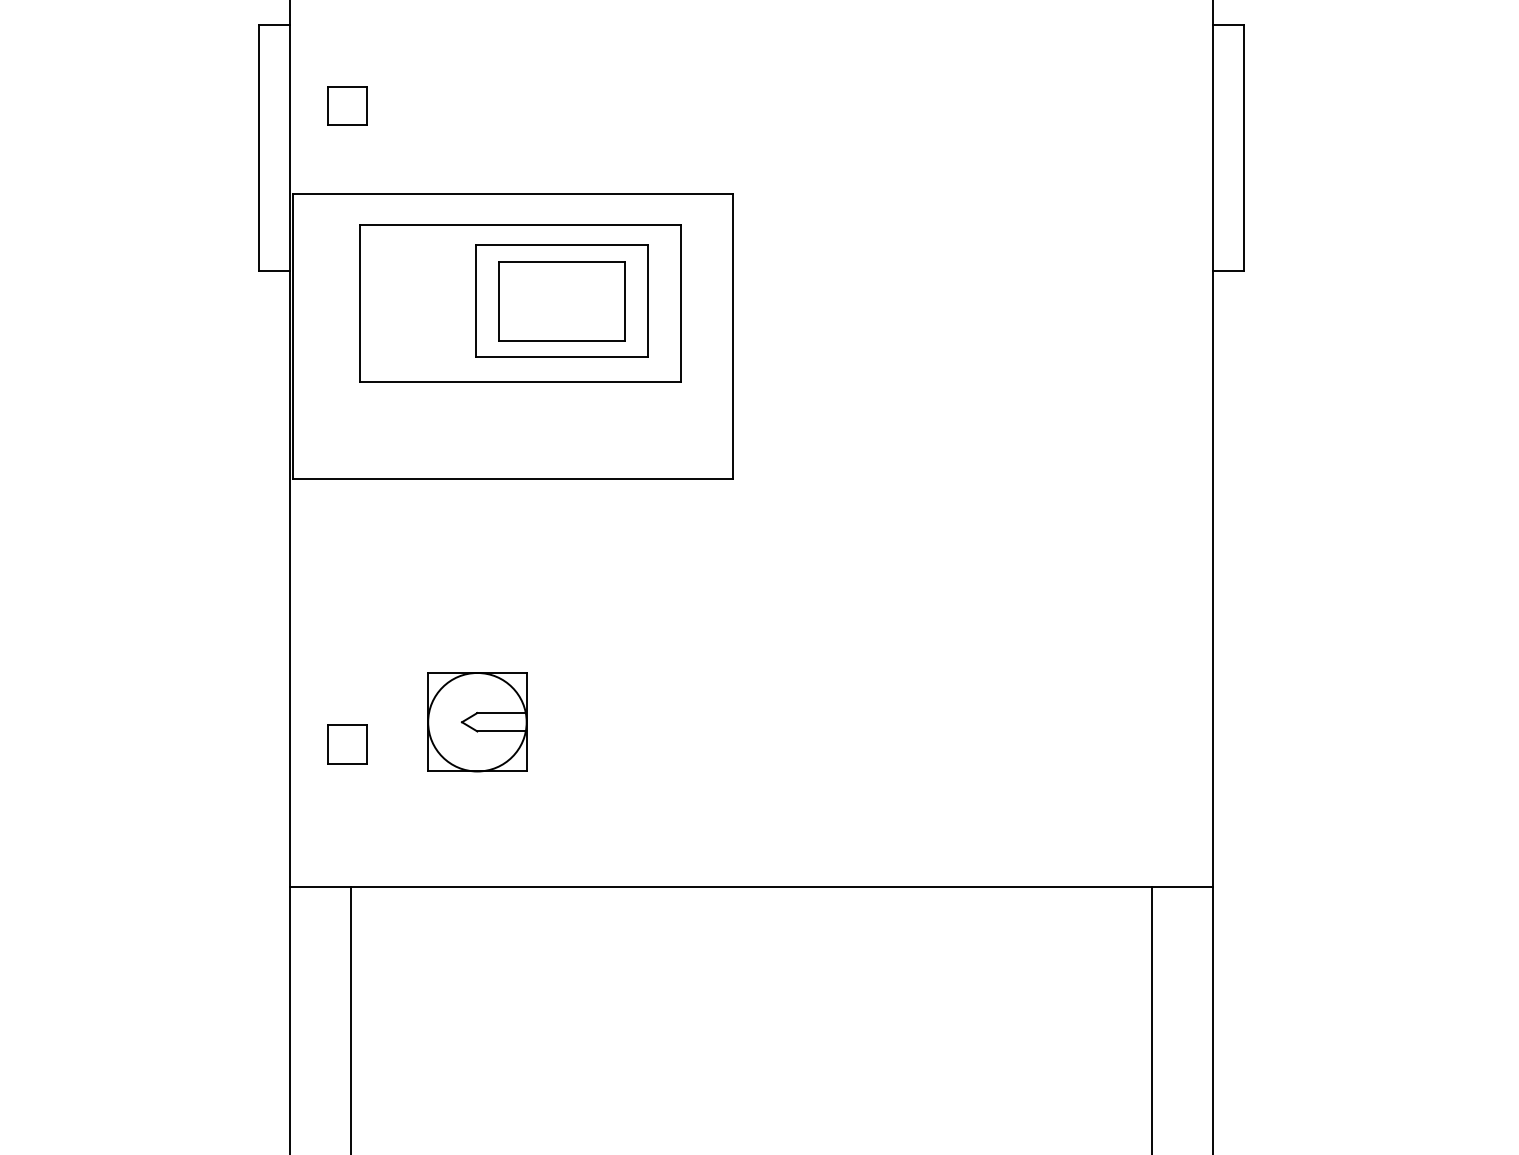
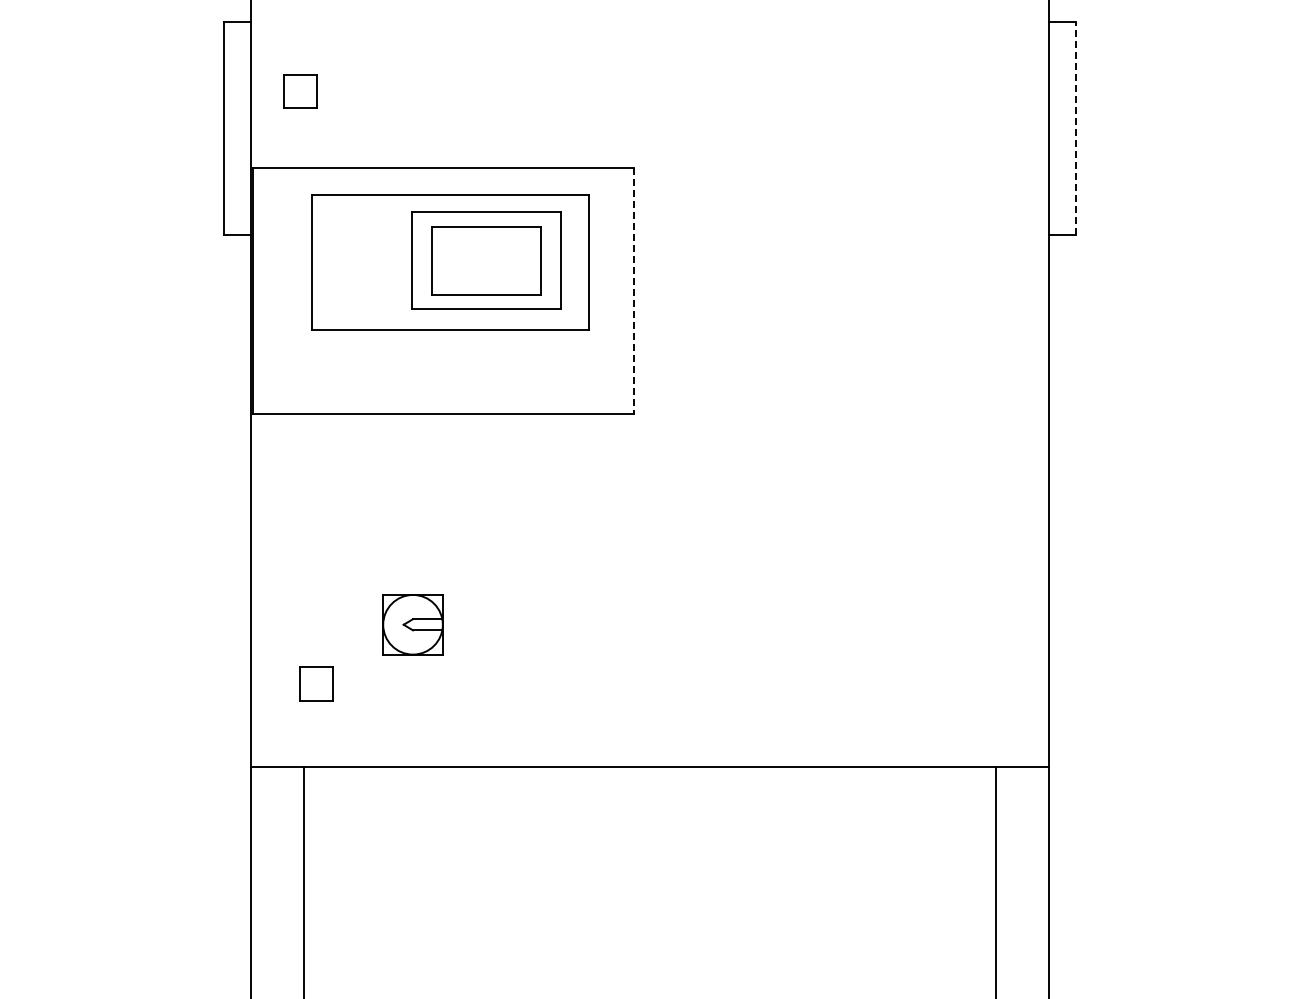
line: (1244, 148) -> (1076, 128), solid -> dashed
line: (733, 337) -> (634, 291), solid -> dashed
part: (476, 722) -> (412, 624), size x0.7
part: (347, 743) -> (316, 683), moved

